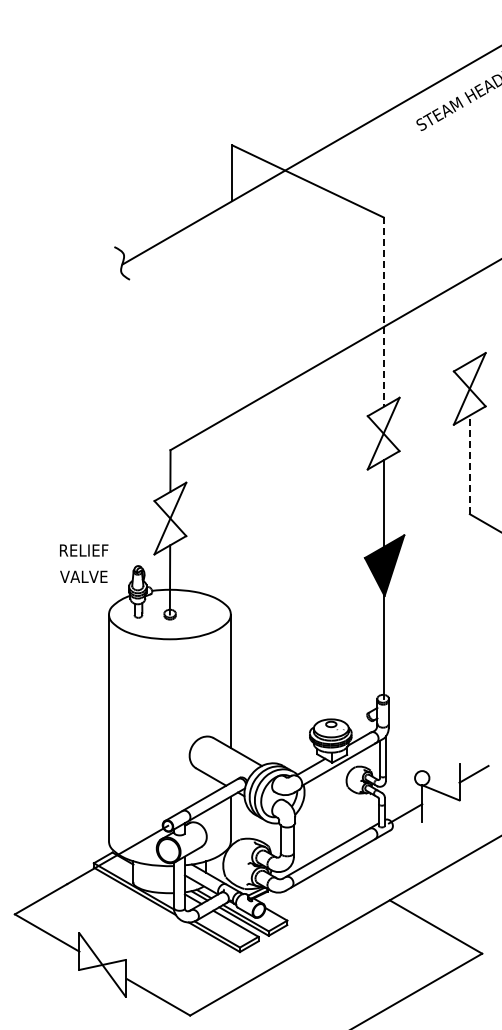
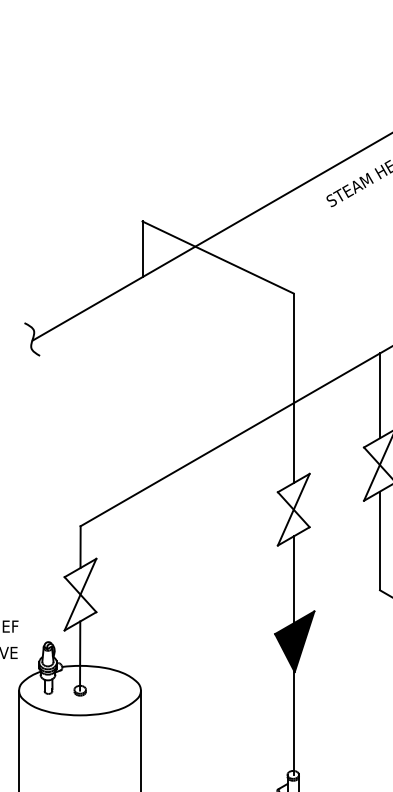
line: (383, 312) -> (293, 388), dashed -> solid
line: (469, 319) -> (379, 395), added
line: (469, 464) -> (379, 540), dashed -> solid

